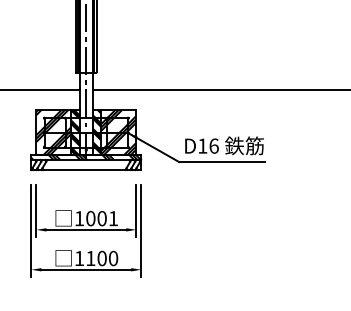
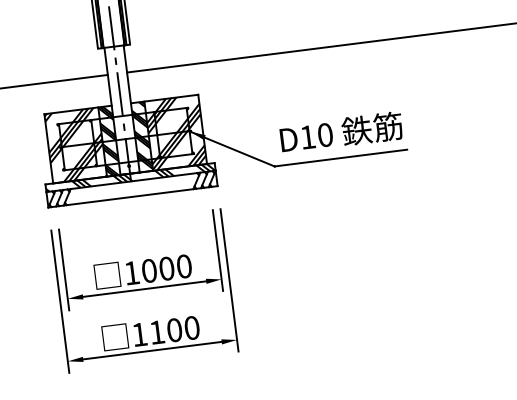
text: (213, 145) -> (324, 134), D16 -> D10
text: (113, 218) -> (184, 266), 1001 -> 1000

